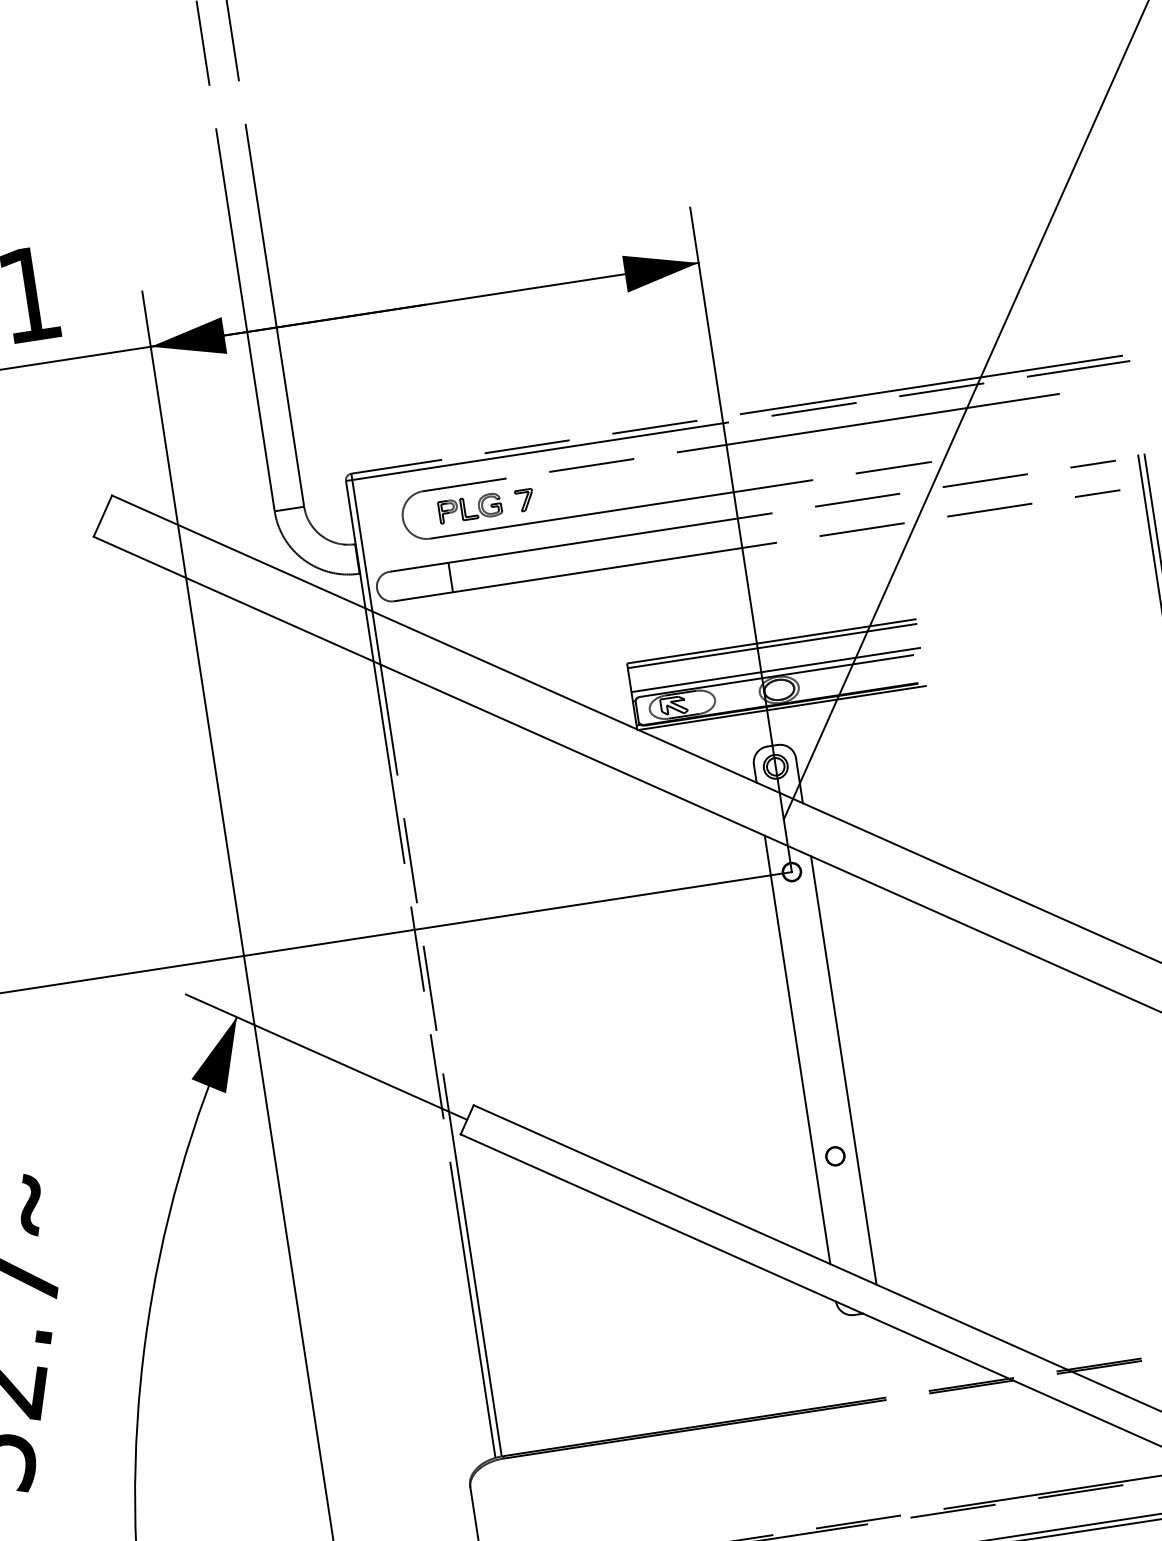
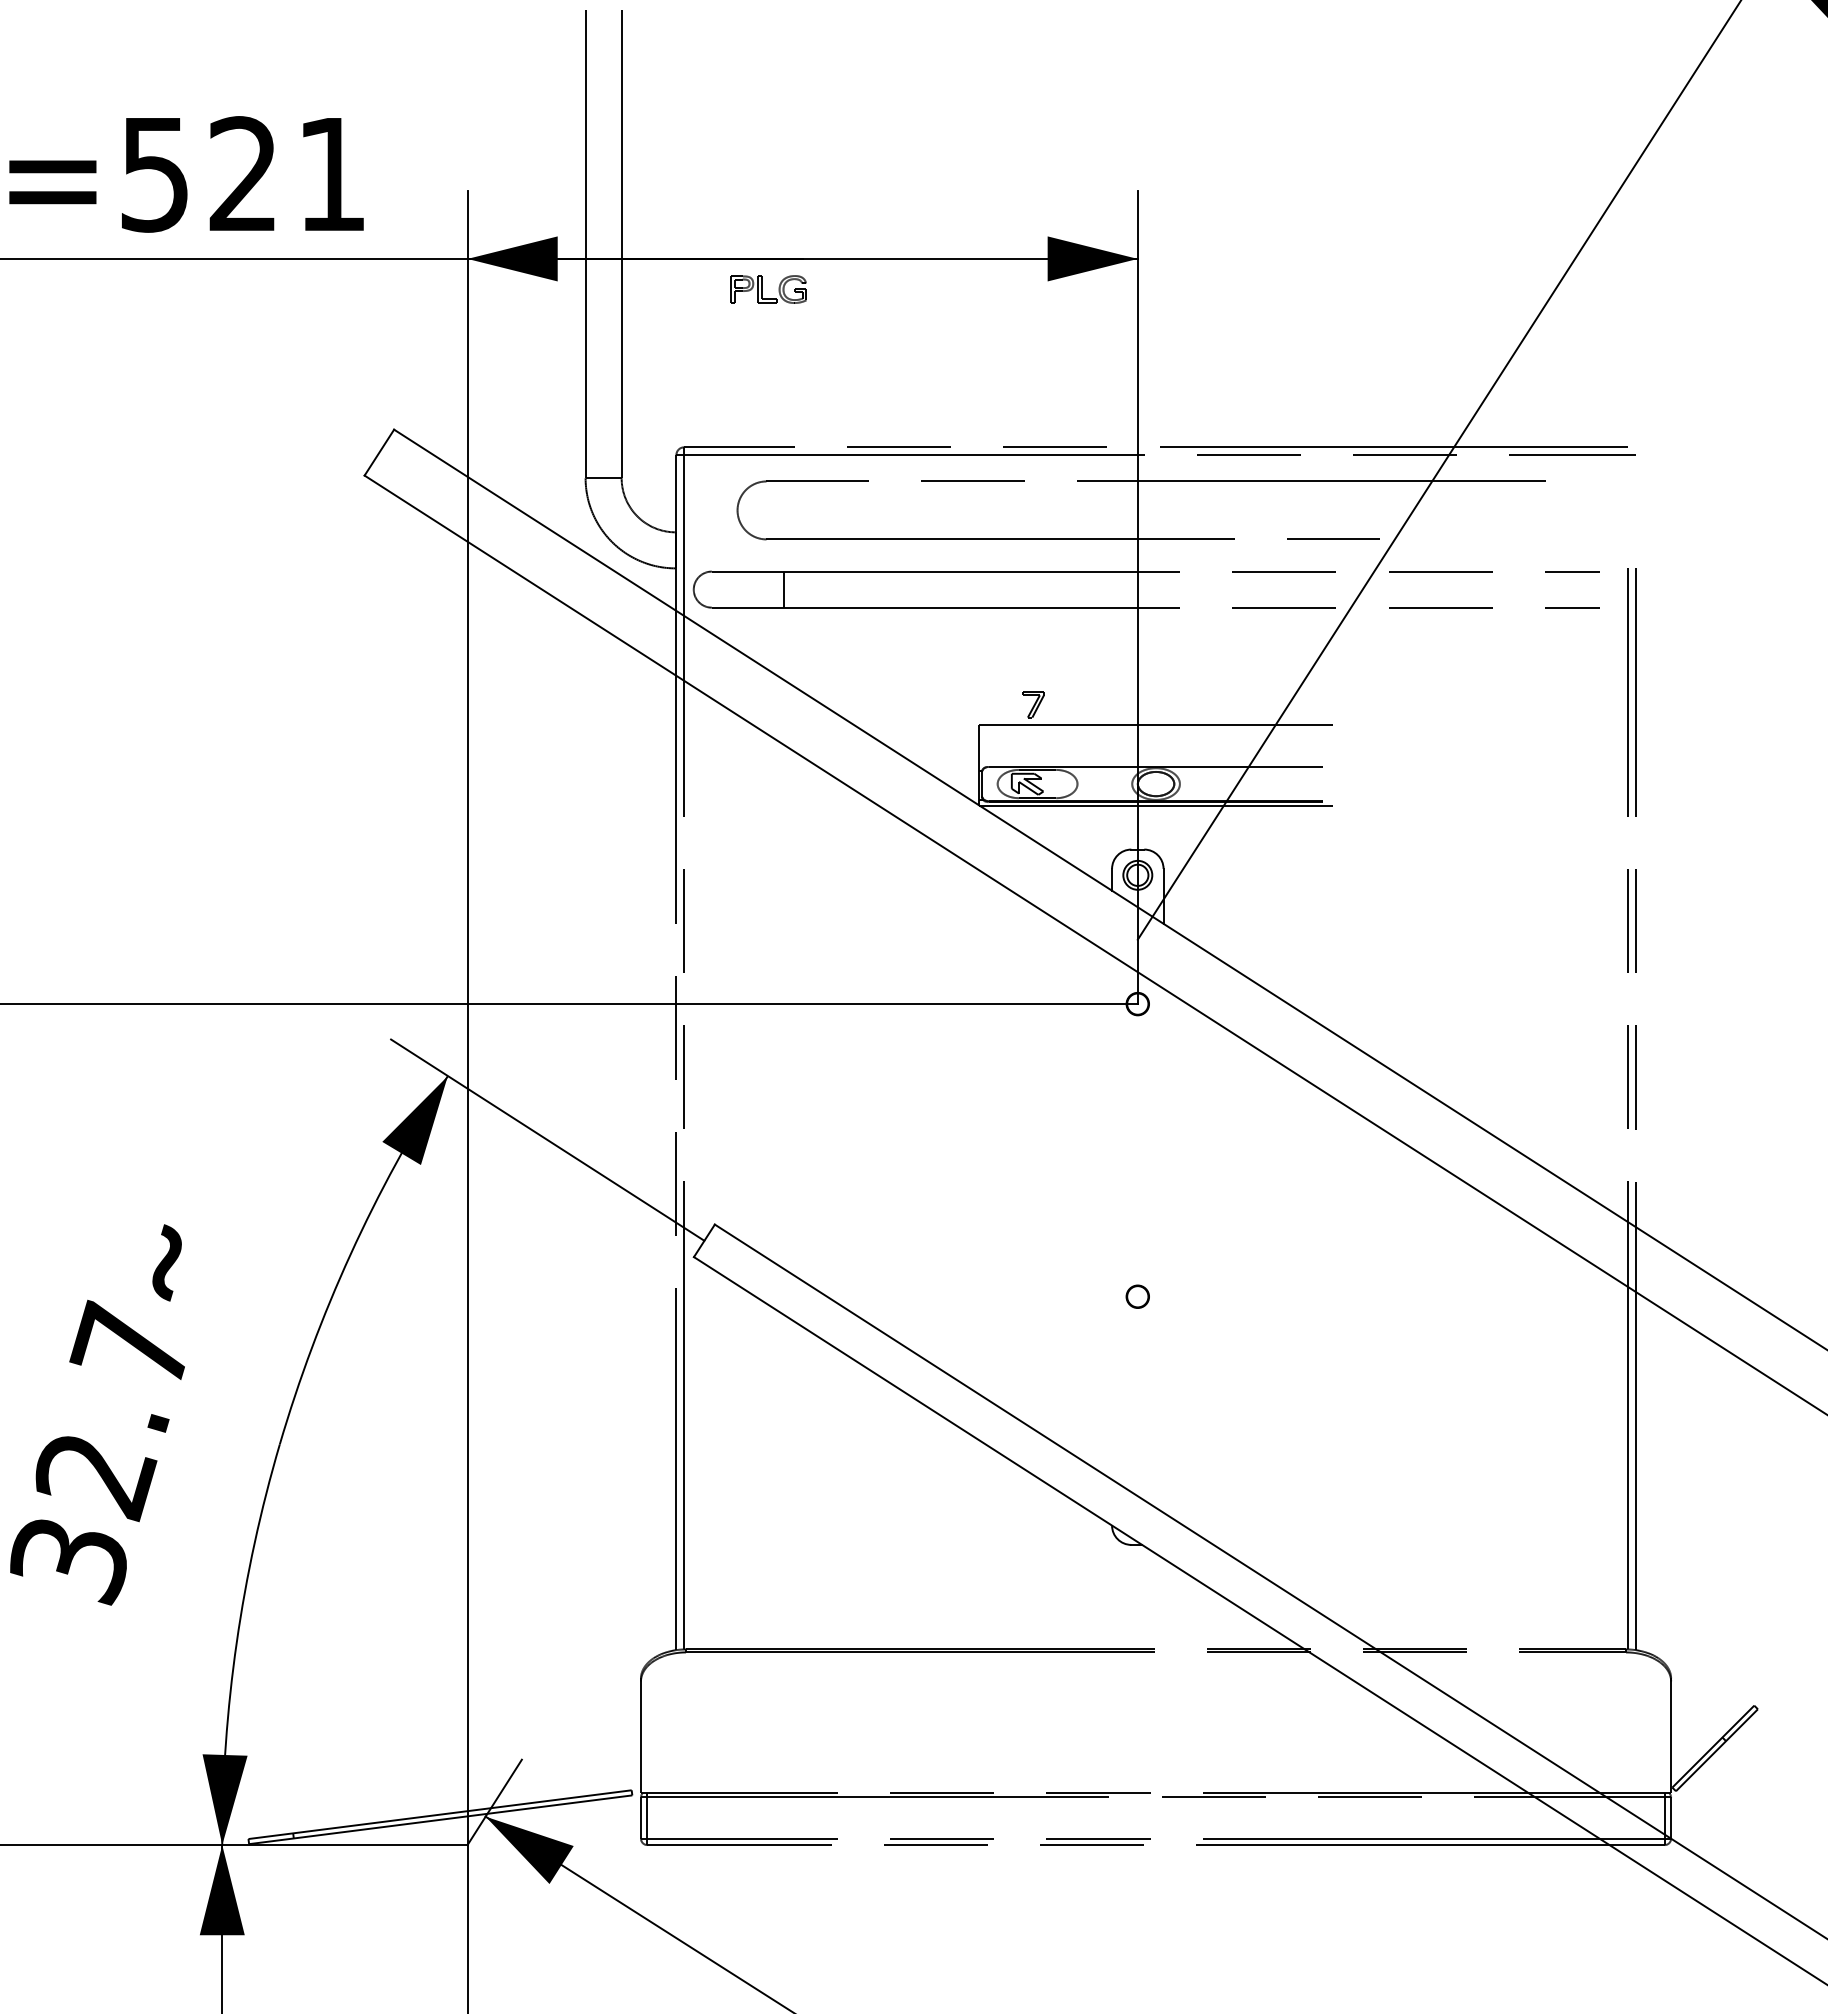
part: (524, 500) -> (1033, 704), moved
part: (469, 508) -> (768, 289), moved
line: (772, 646) -> (1155, 730), removed
line: (775, 669) -> (1155, 759), removed
line: (797, 1049) -> (1112, 1217), removed
line: (843, 1070) -> (1163, 1250), removed
circle: (835, 1156) -> (1137, 1296), moved

